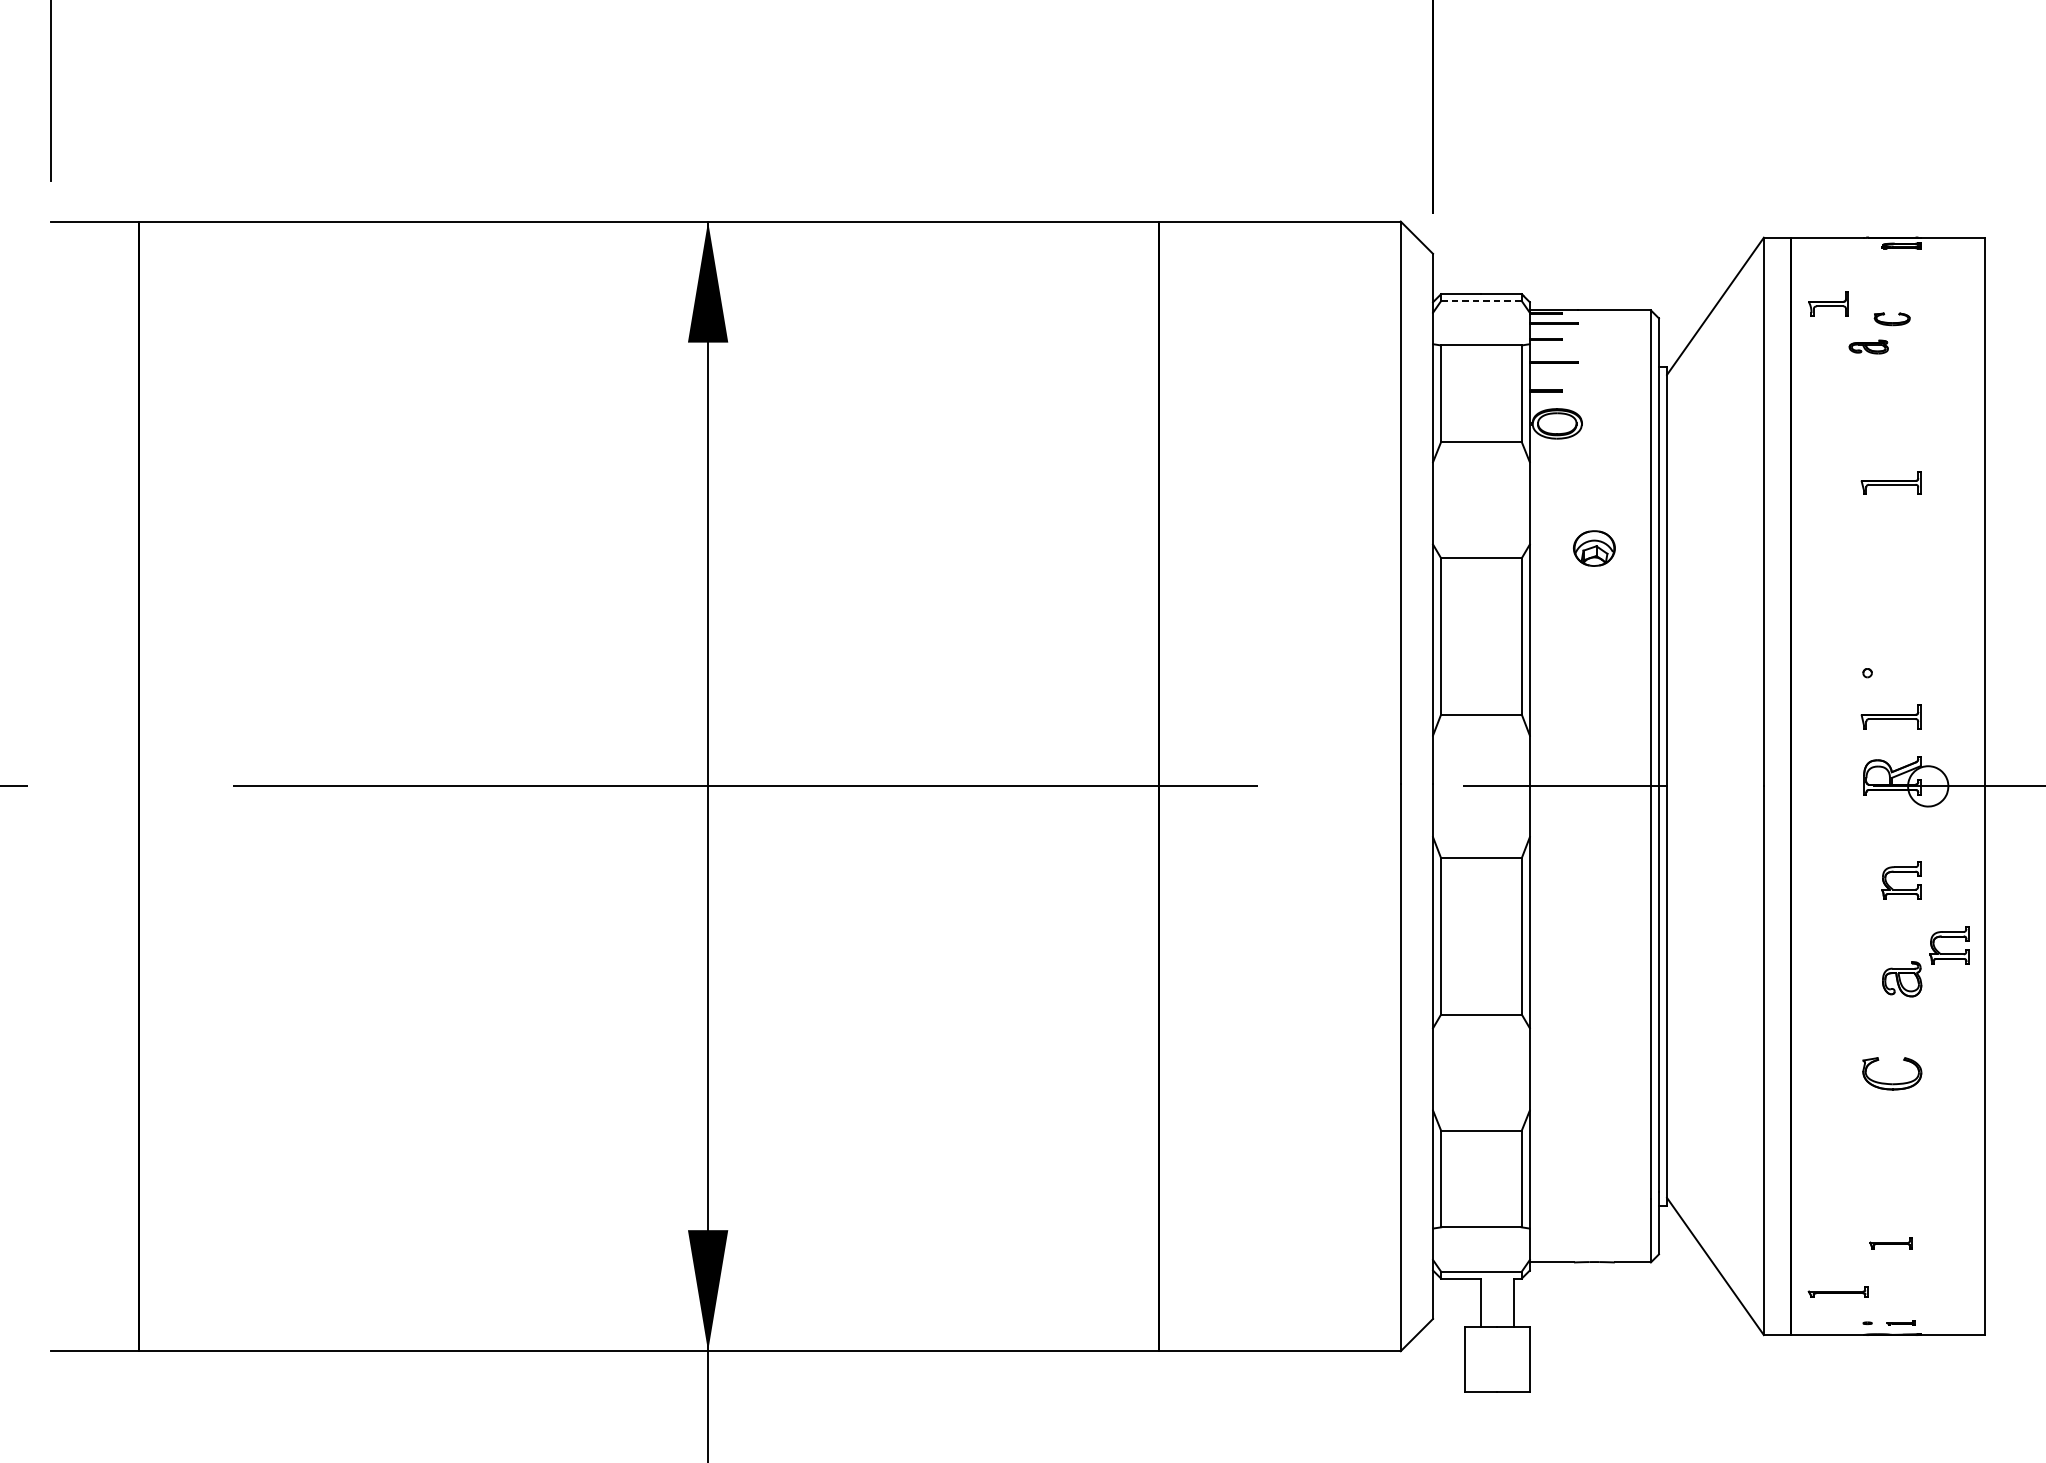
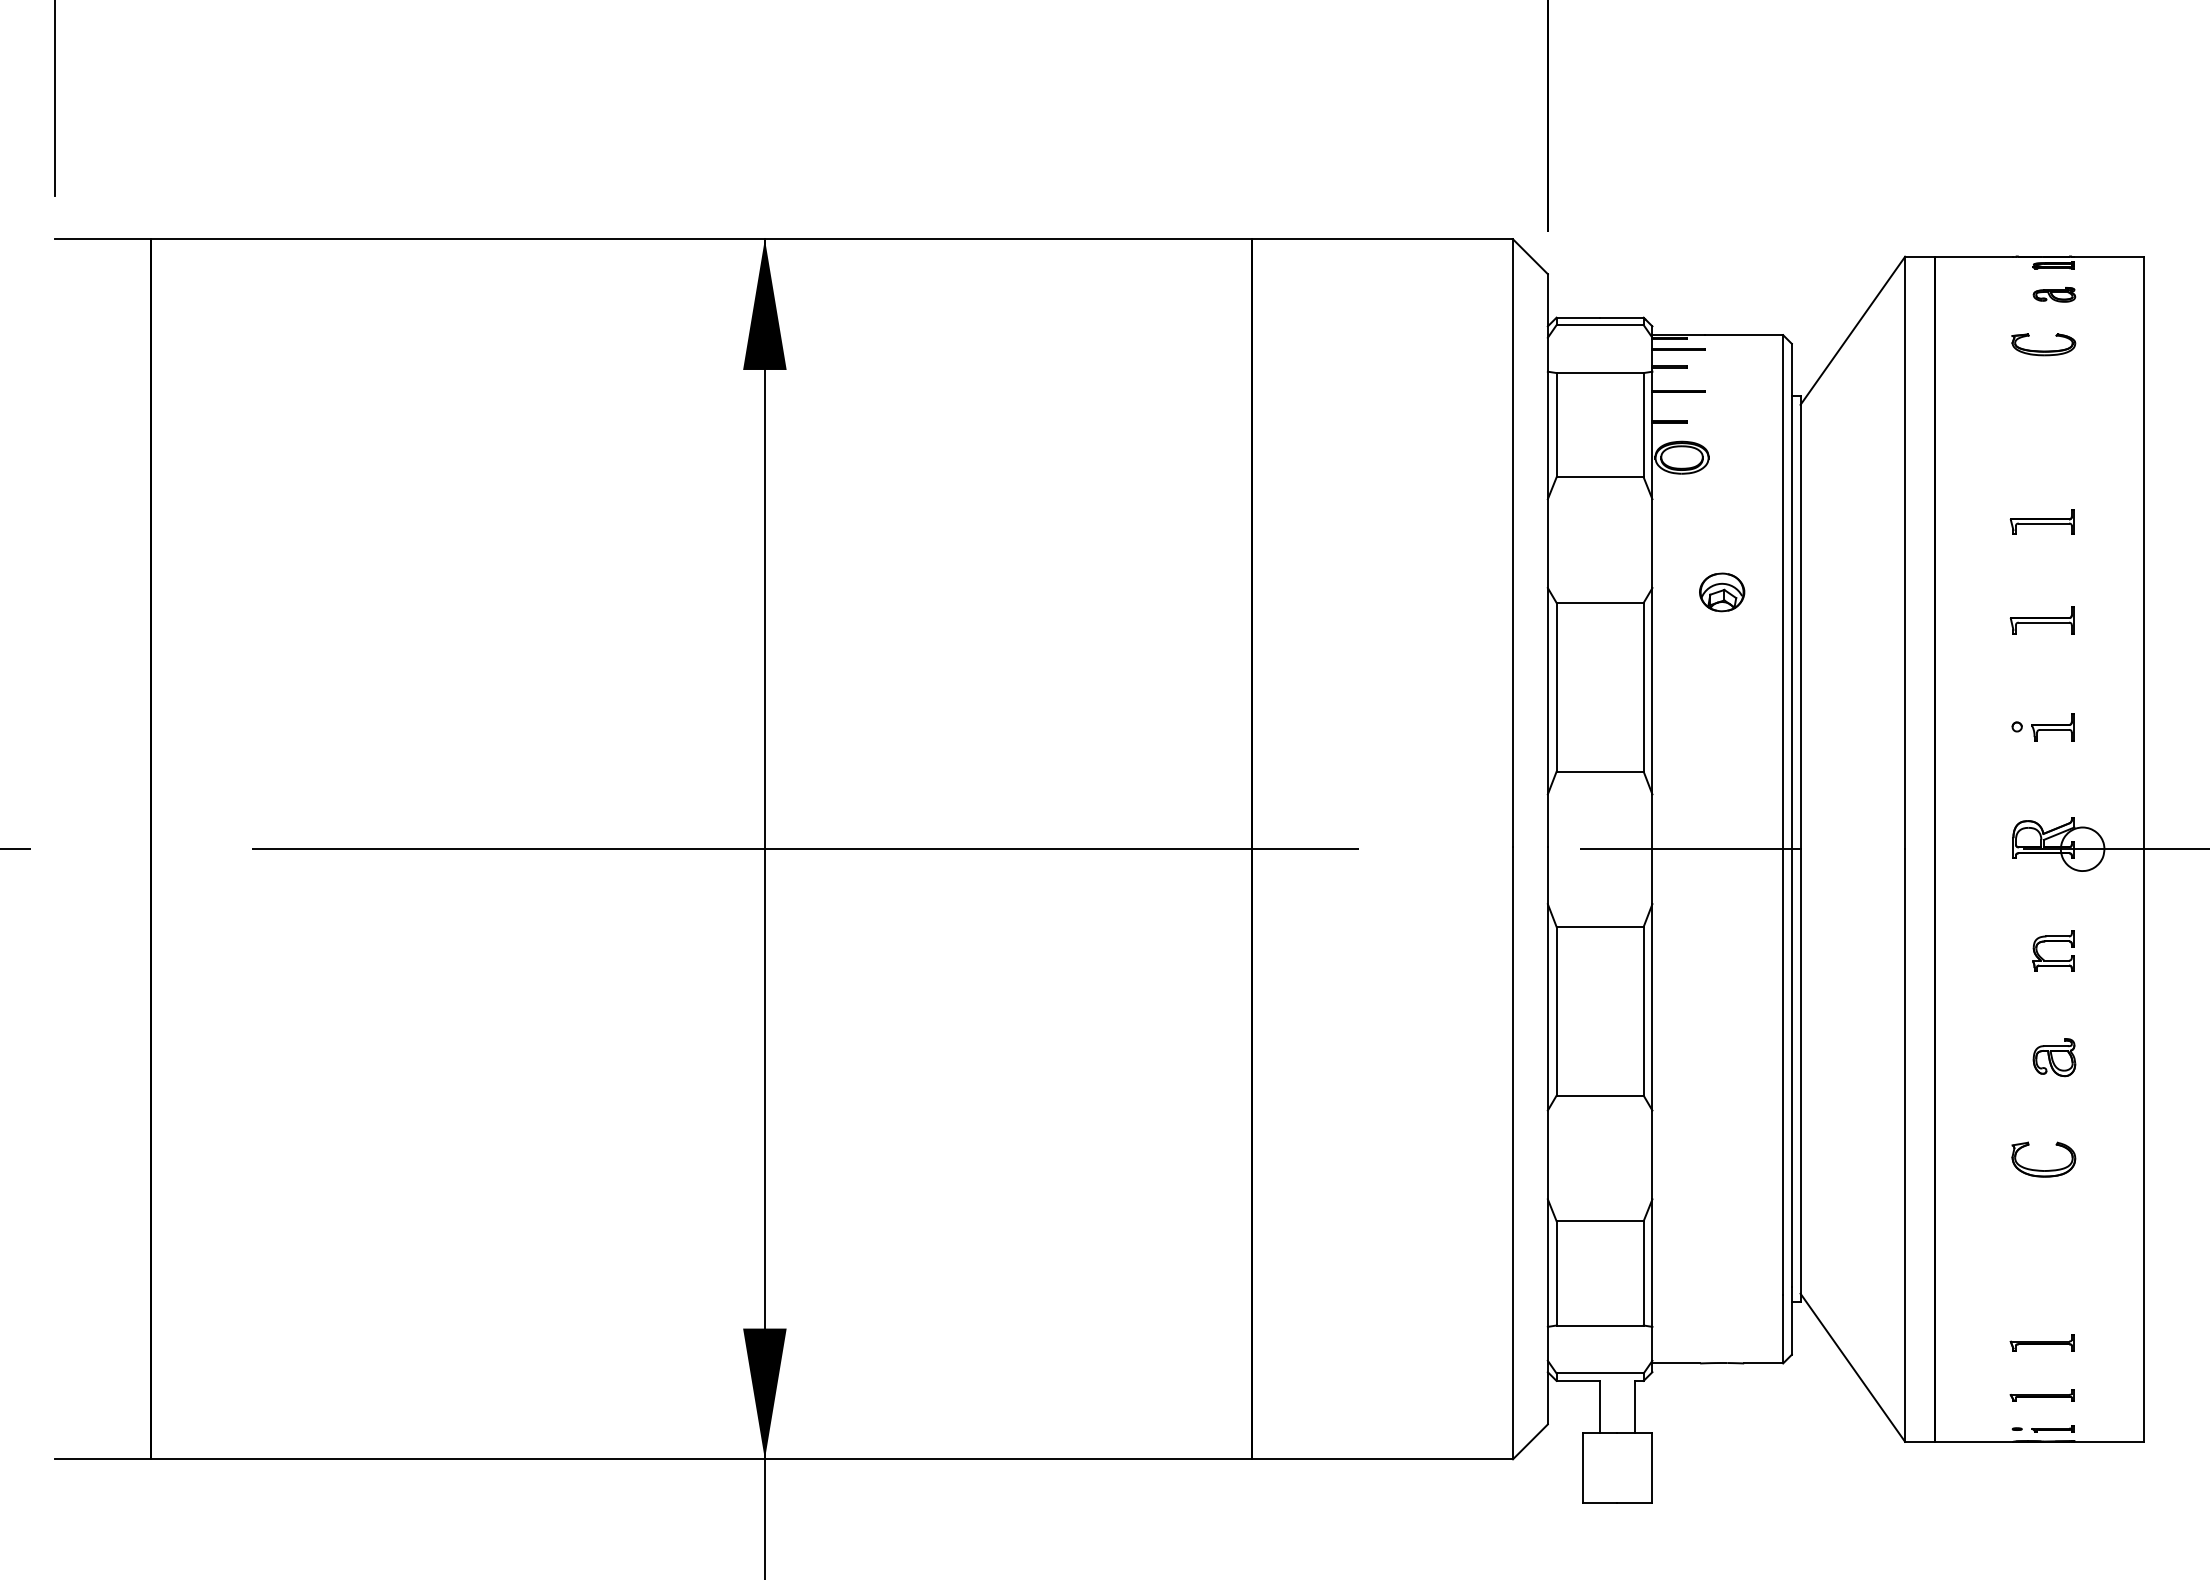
line: (1481, 301) -> (1600, 325), dashed -> solid
part: (1828, 304) -> (2052, 727), moved
part: (1891, 319) -> (2043, 344), size x1.67
part: (1868, 346) -> (2054, 294), moved
part: (1890, 717) -> (2041, 620), moved
part: (1949, 936) -> (2105, 1011), removed
part: (1890, 1243) -> (2041, 1342), size x1.43
part: (1837, 1292) -> (2041, 1395), moved
part: (1900, 1322) -> (2052, 1428), size x1.43

